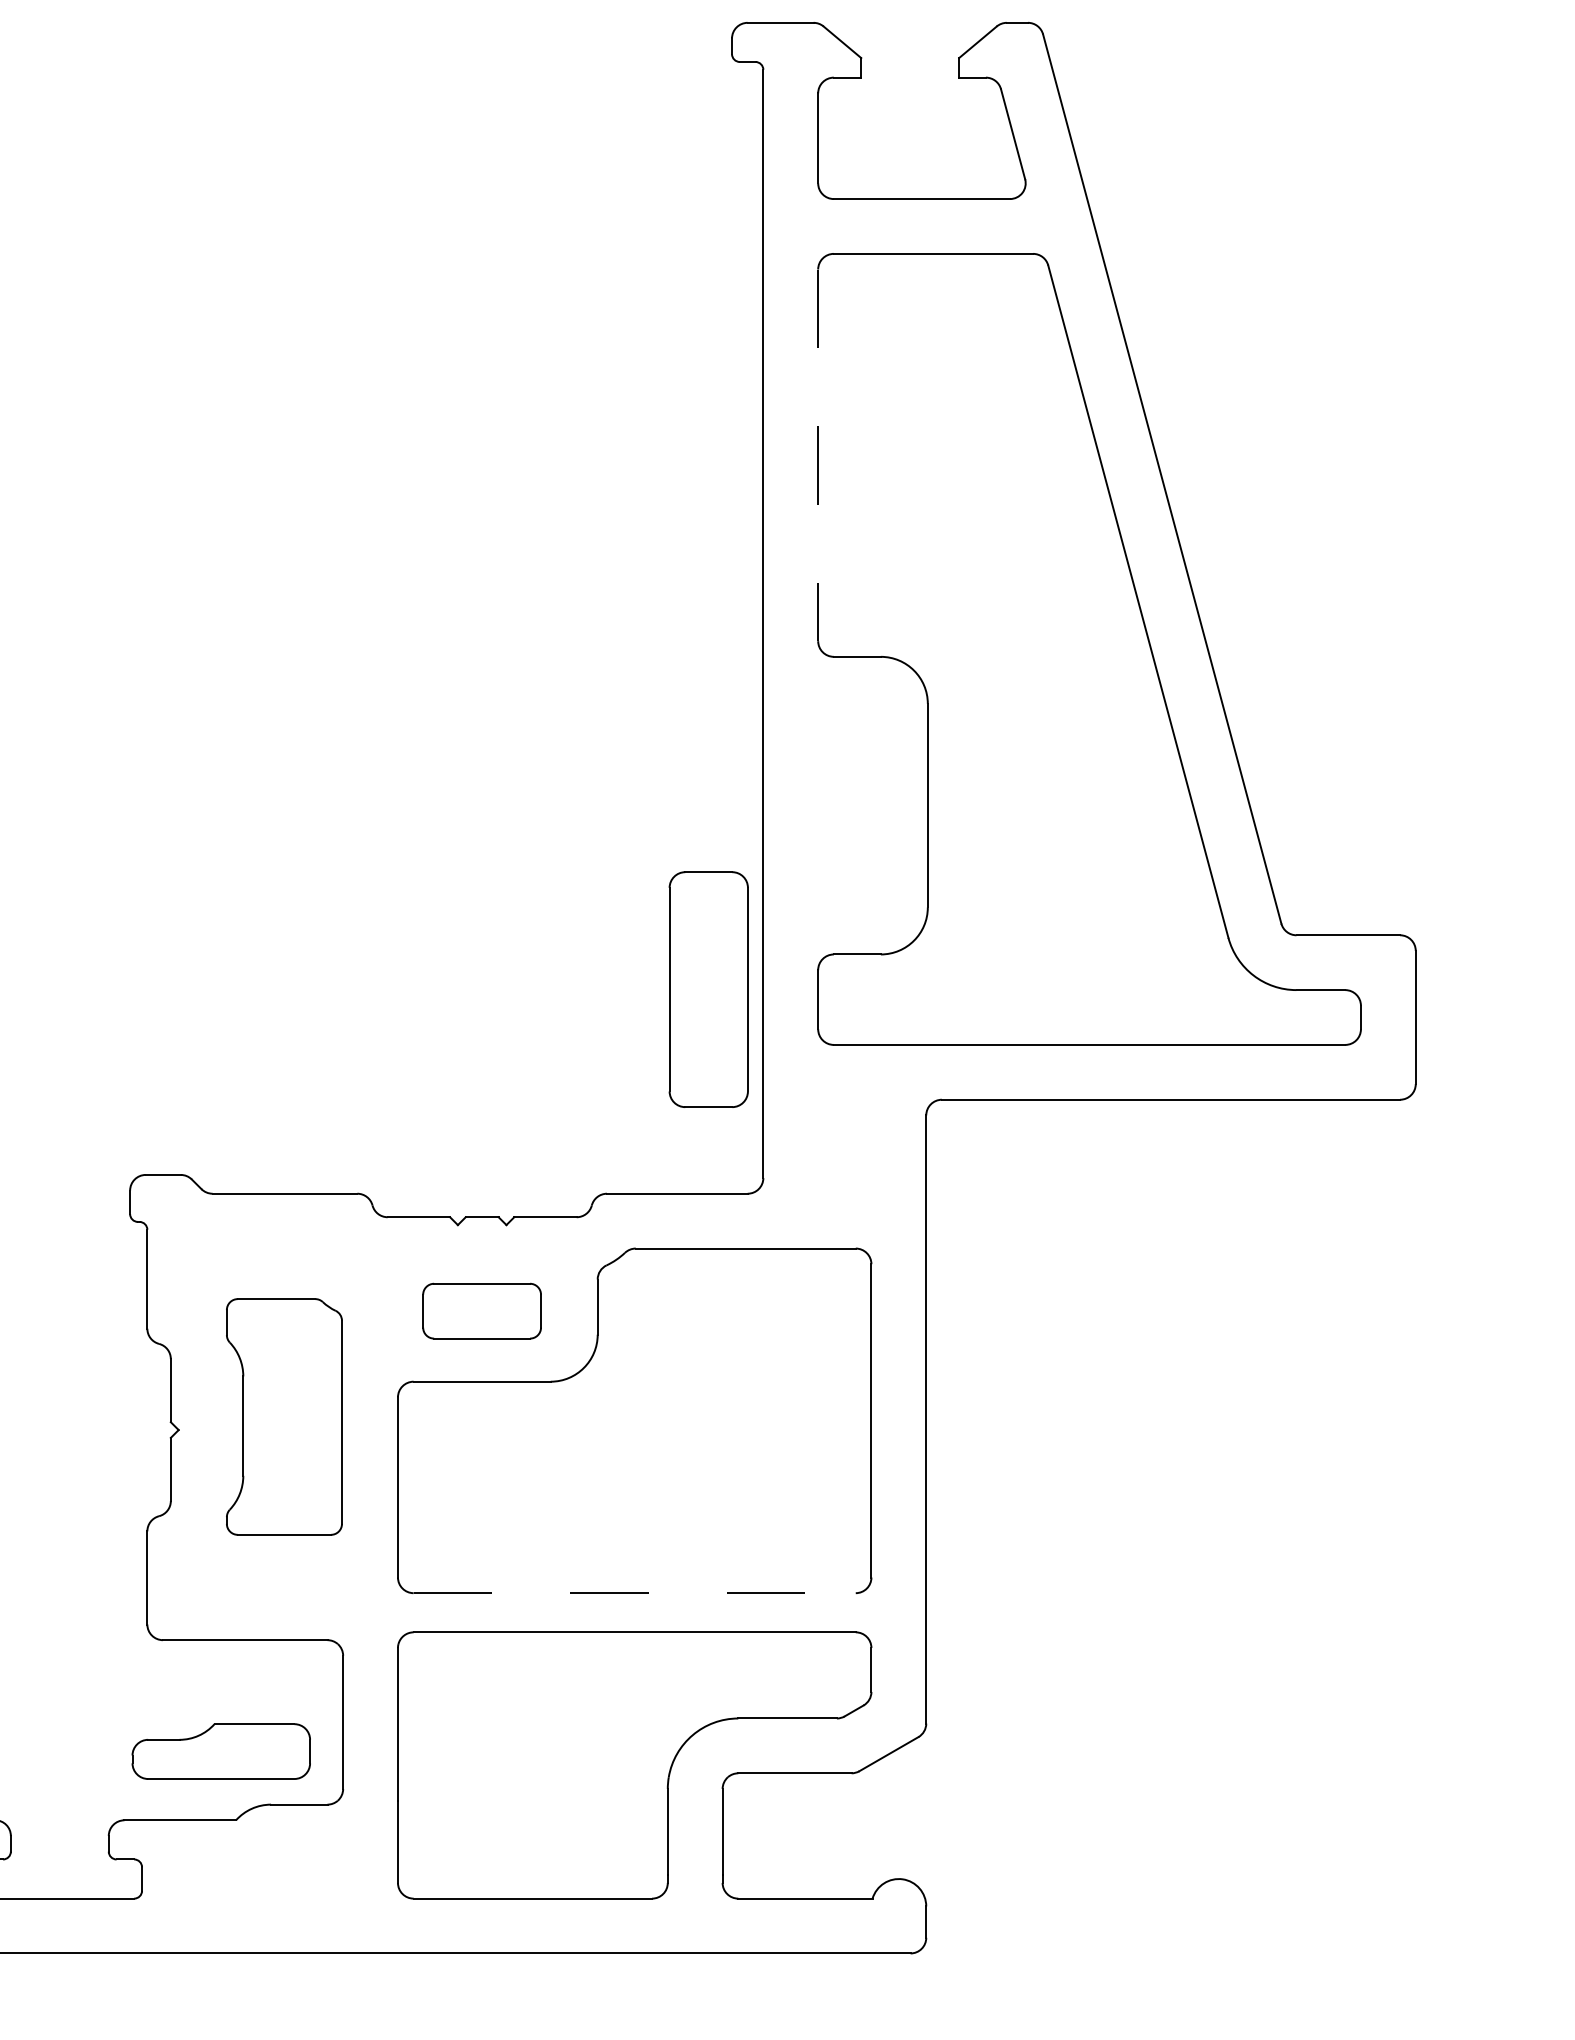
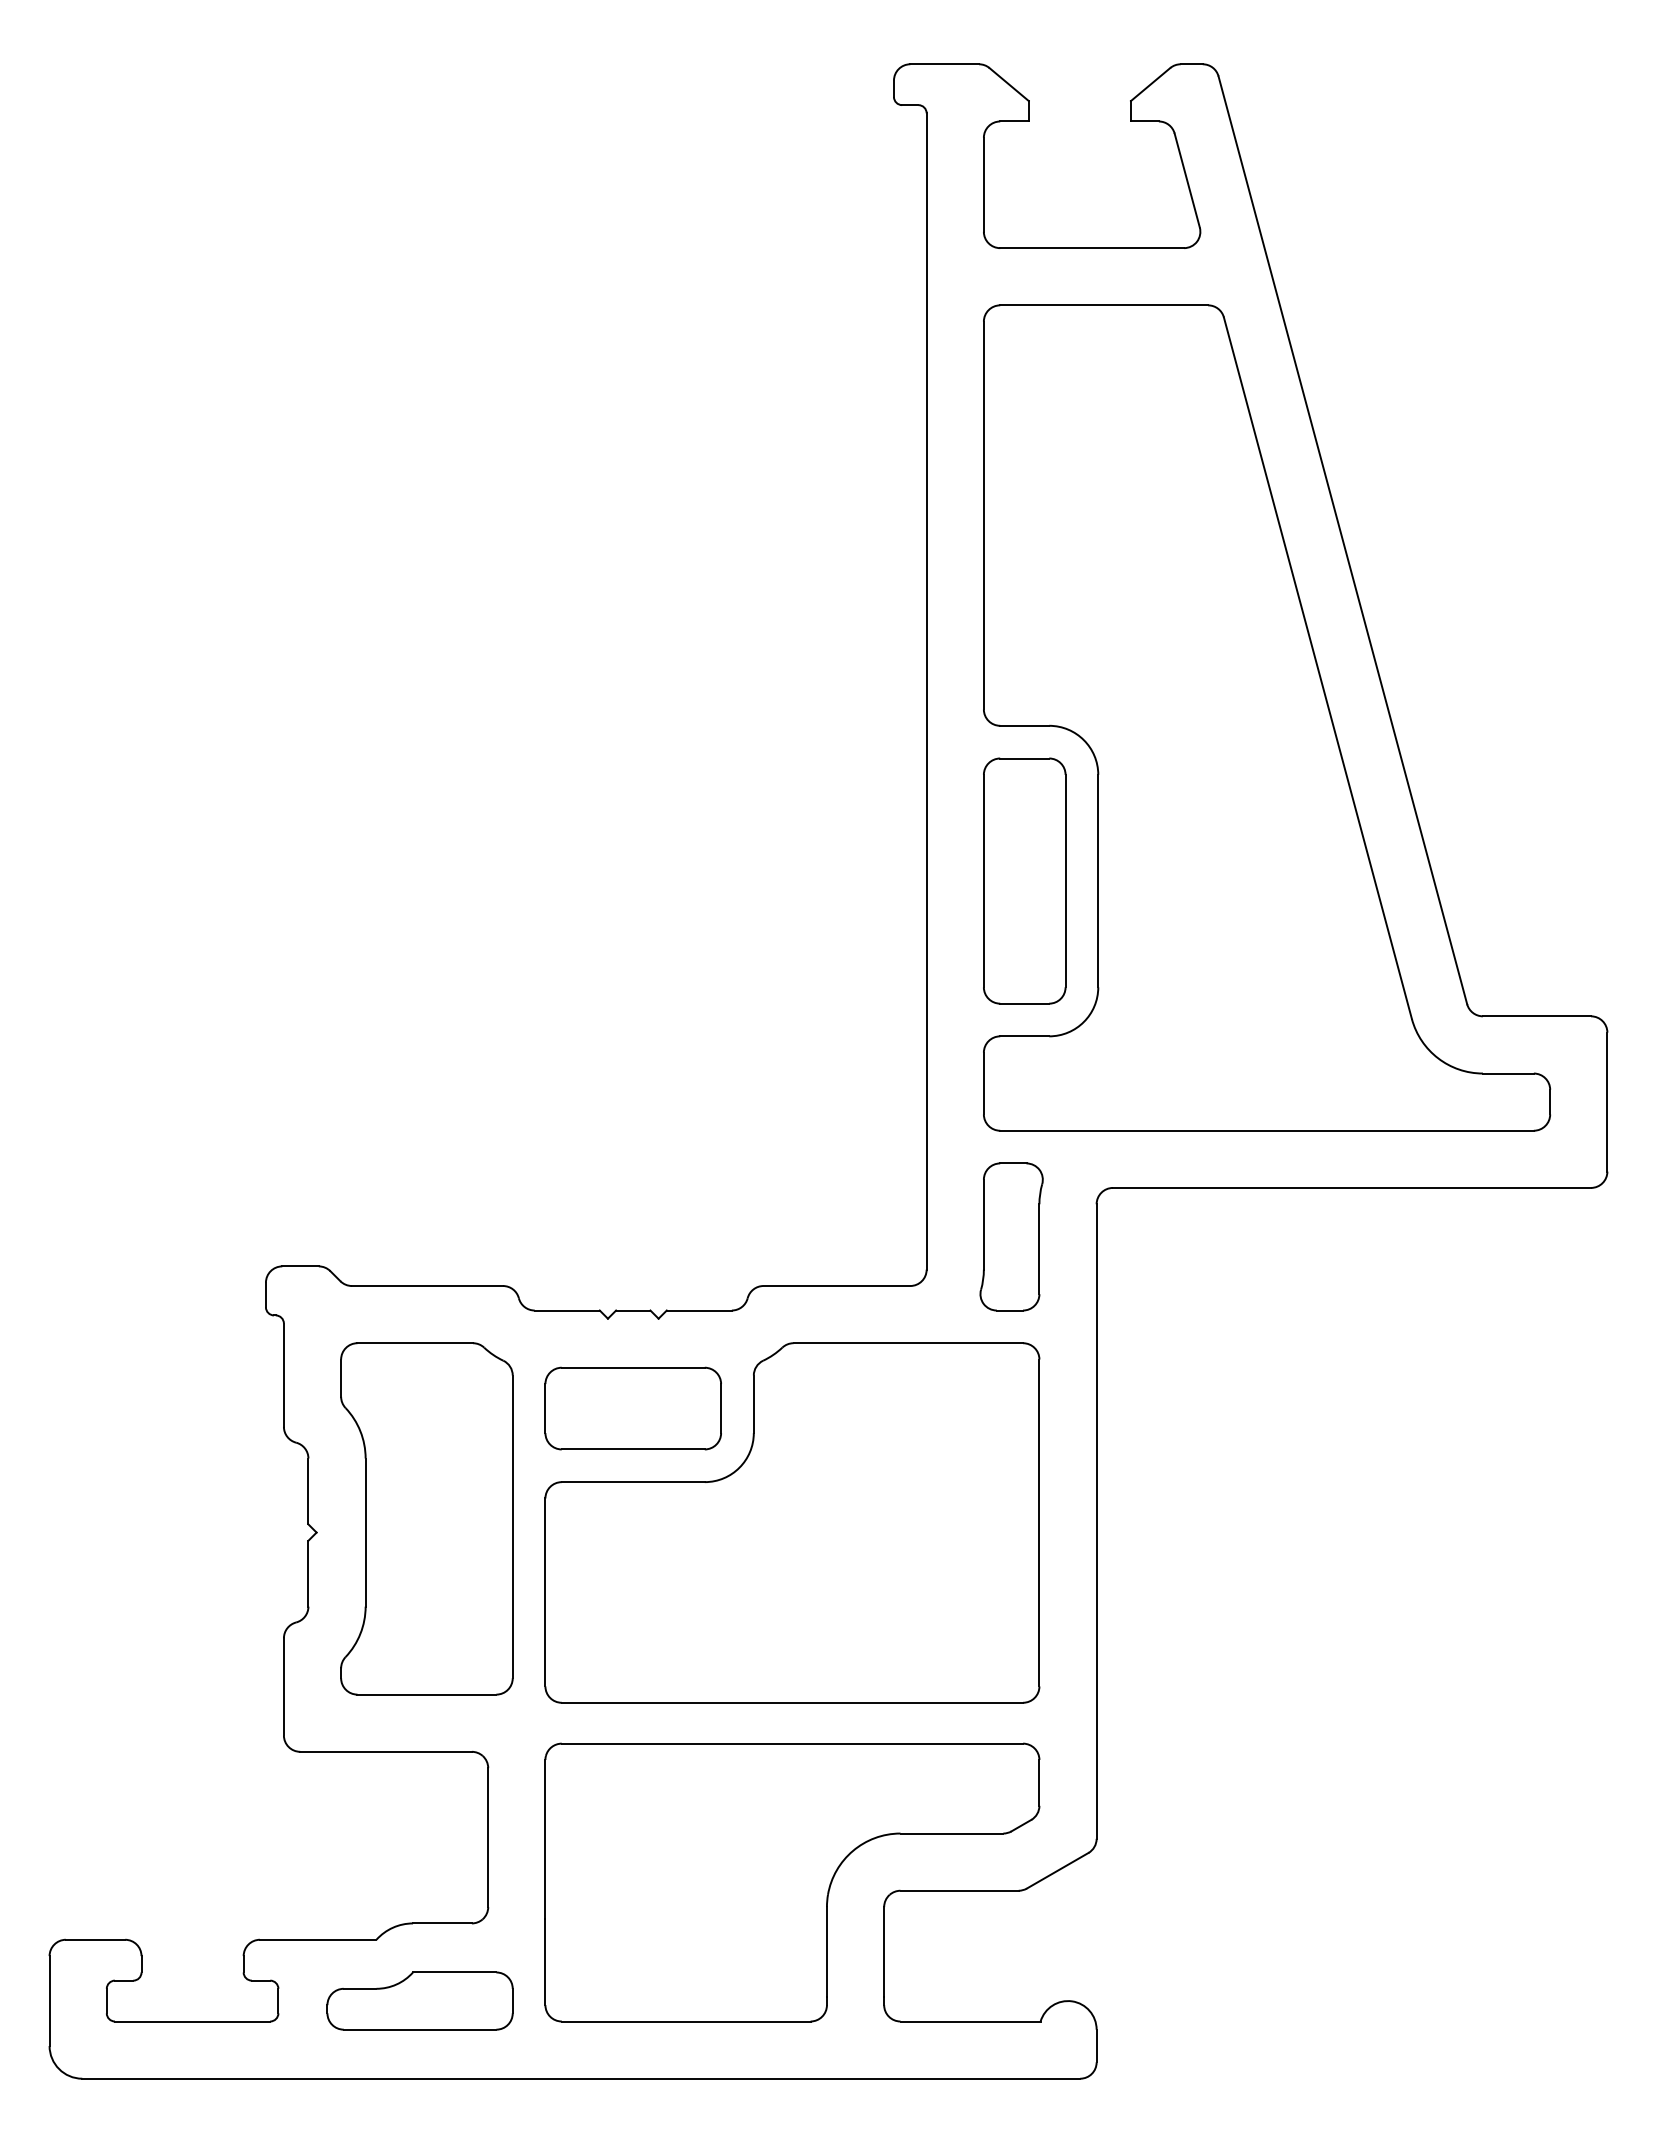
line: (817, 455) -> (983, 515), dashed -> solid
part: (708, 989) -> (1024, 880), moved
part: (844, 1146) -> (1011, 1236), added
part: (481, 1311) -> (632, 1408), size x1.43
part: (284, 1416) -> (426, 1518), size x1.43
line: (634, 1592) -> (792, 1702), dashed -> solid
part: (220, 1751) -> (419, 2000), moved

